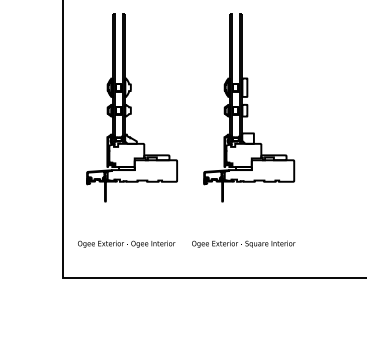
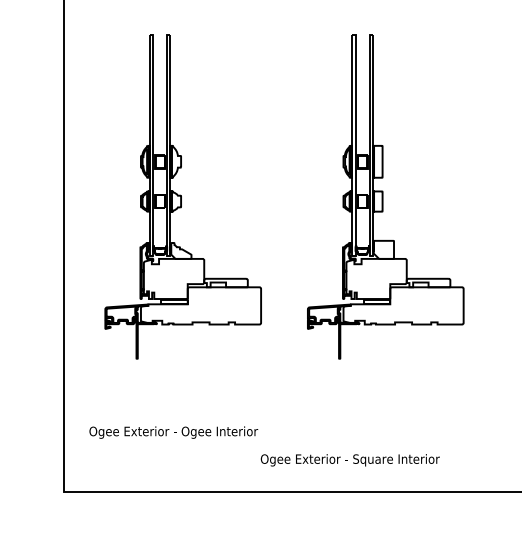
text: (243, 243) -> (349, 458), moved

